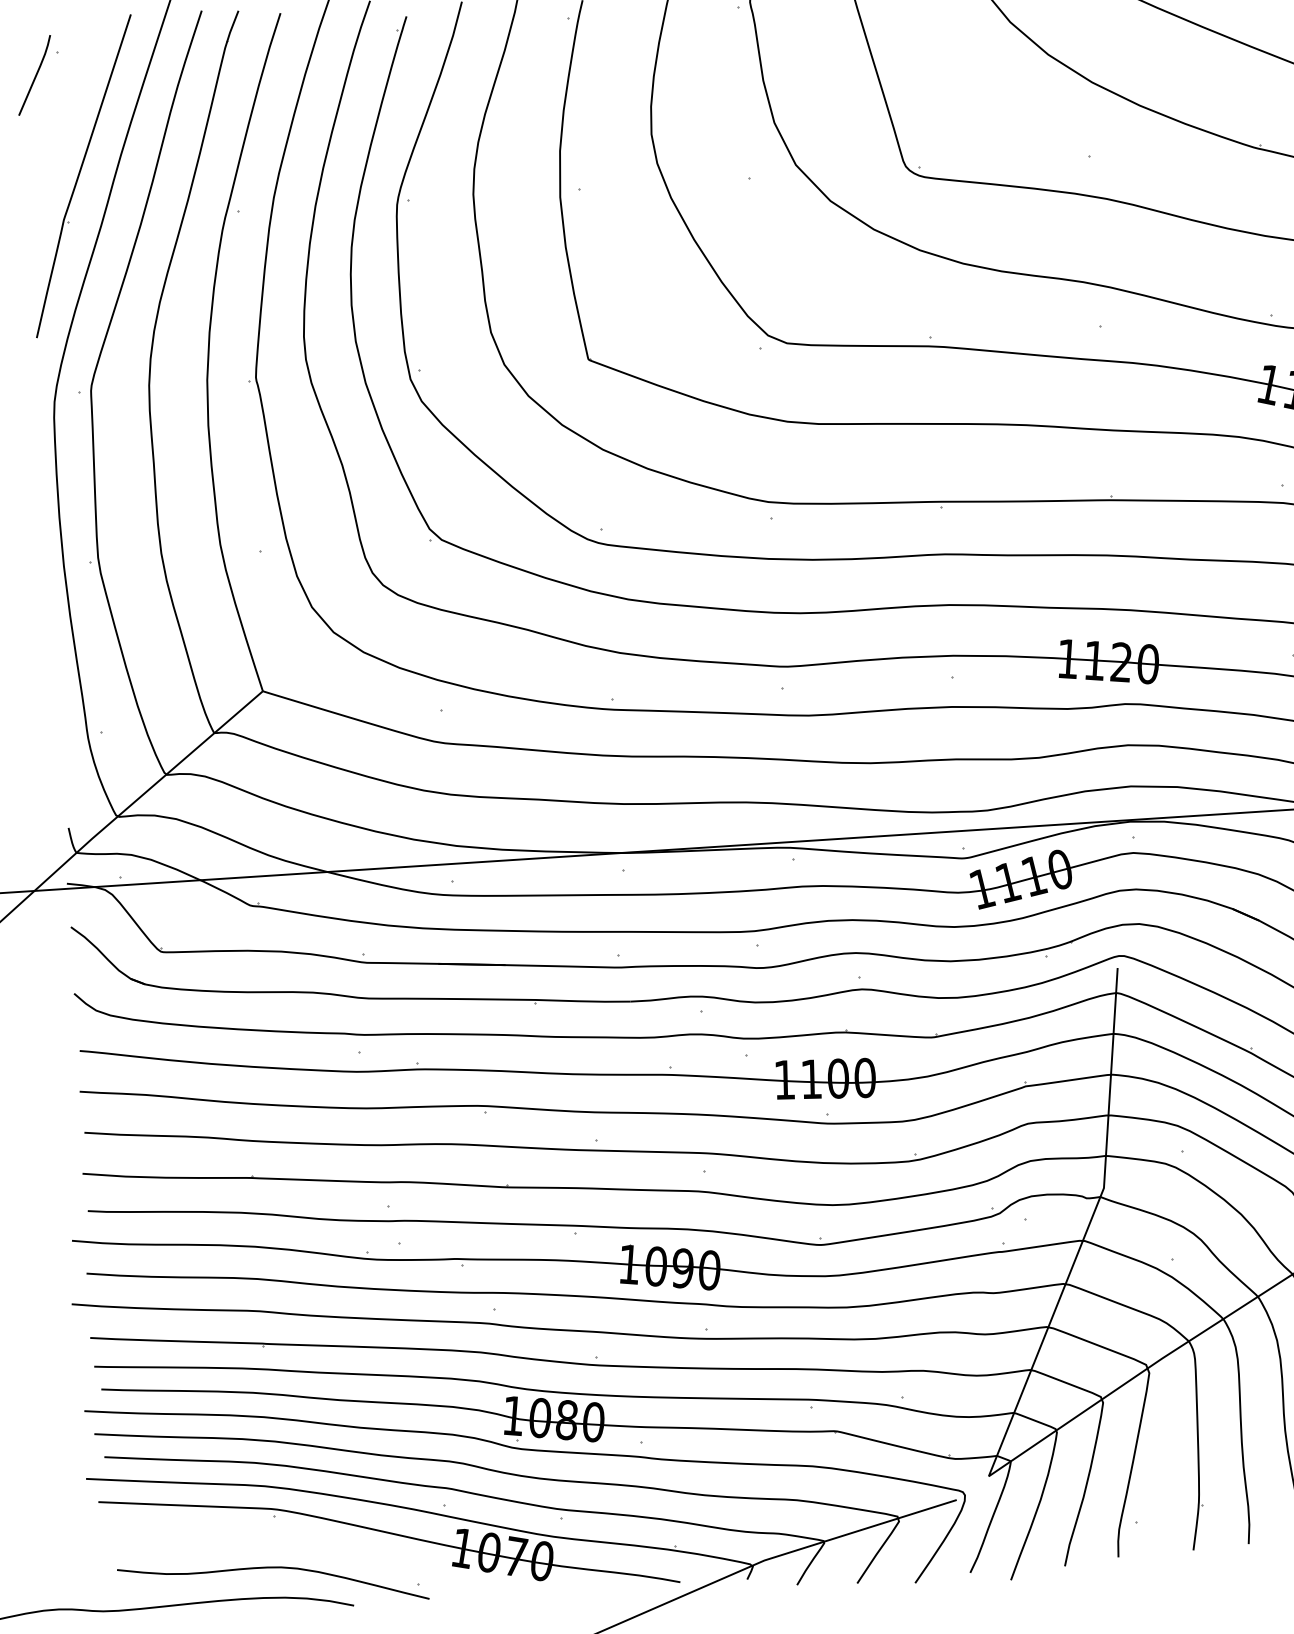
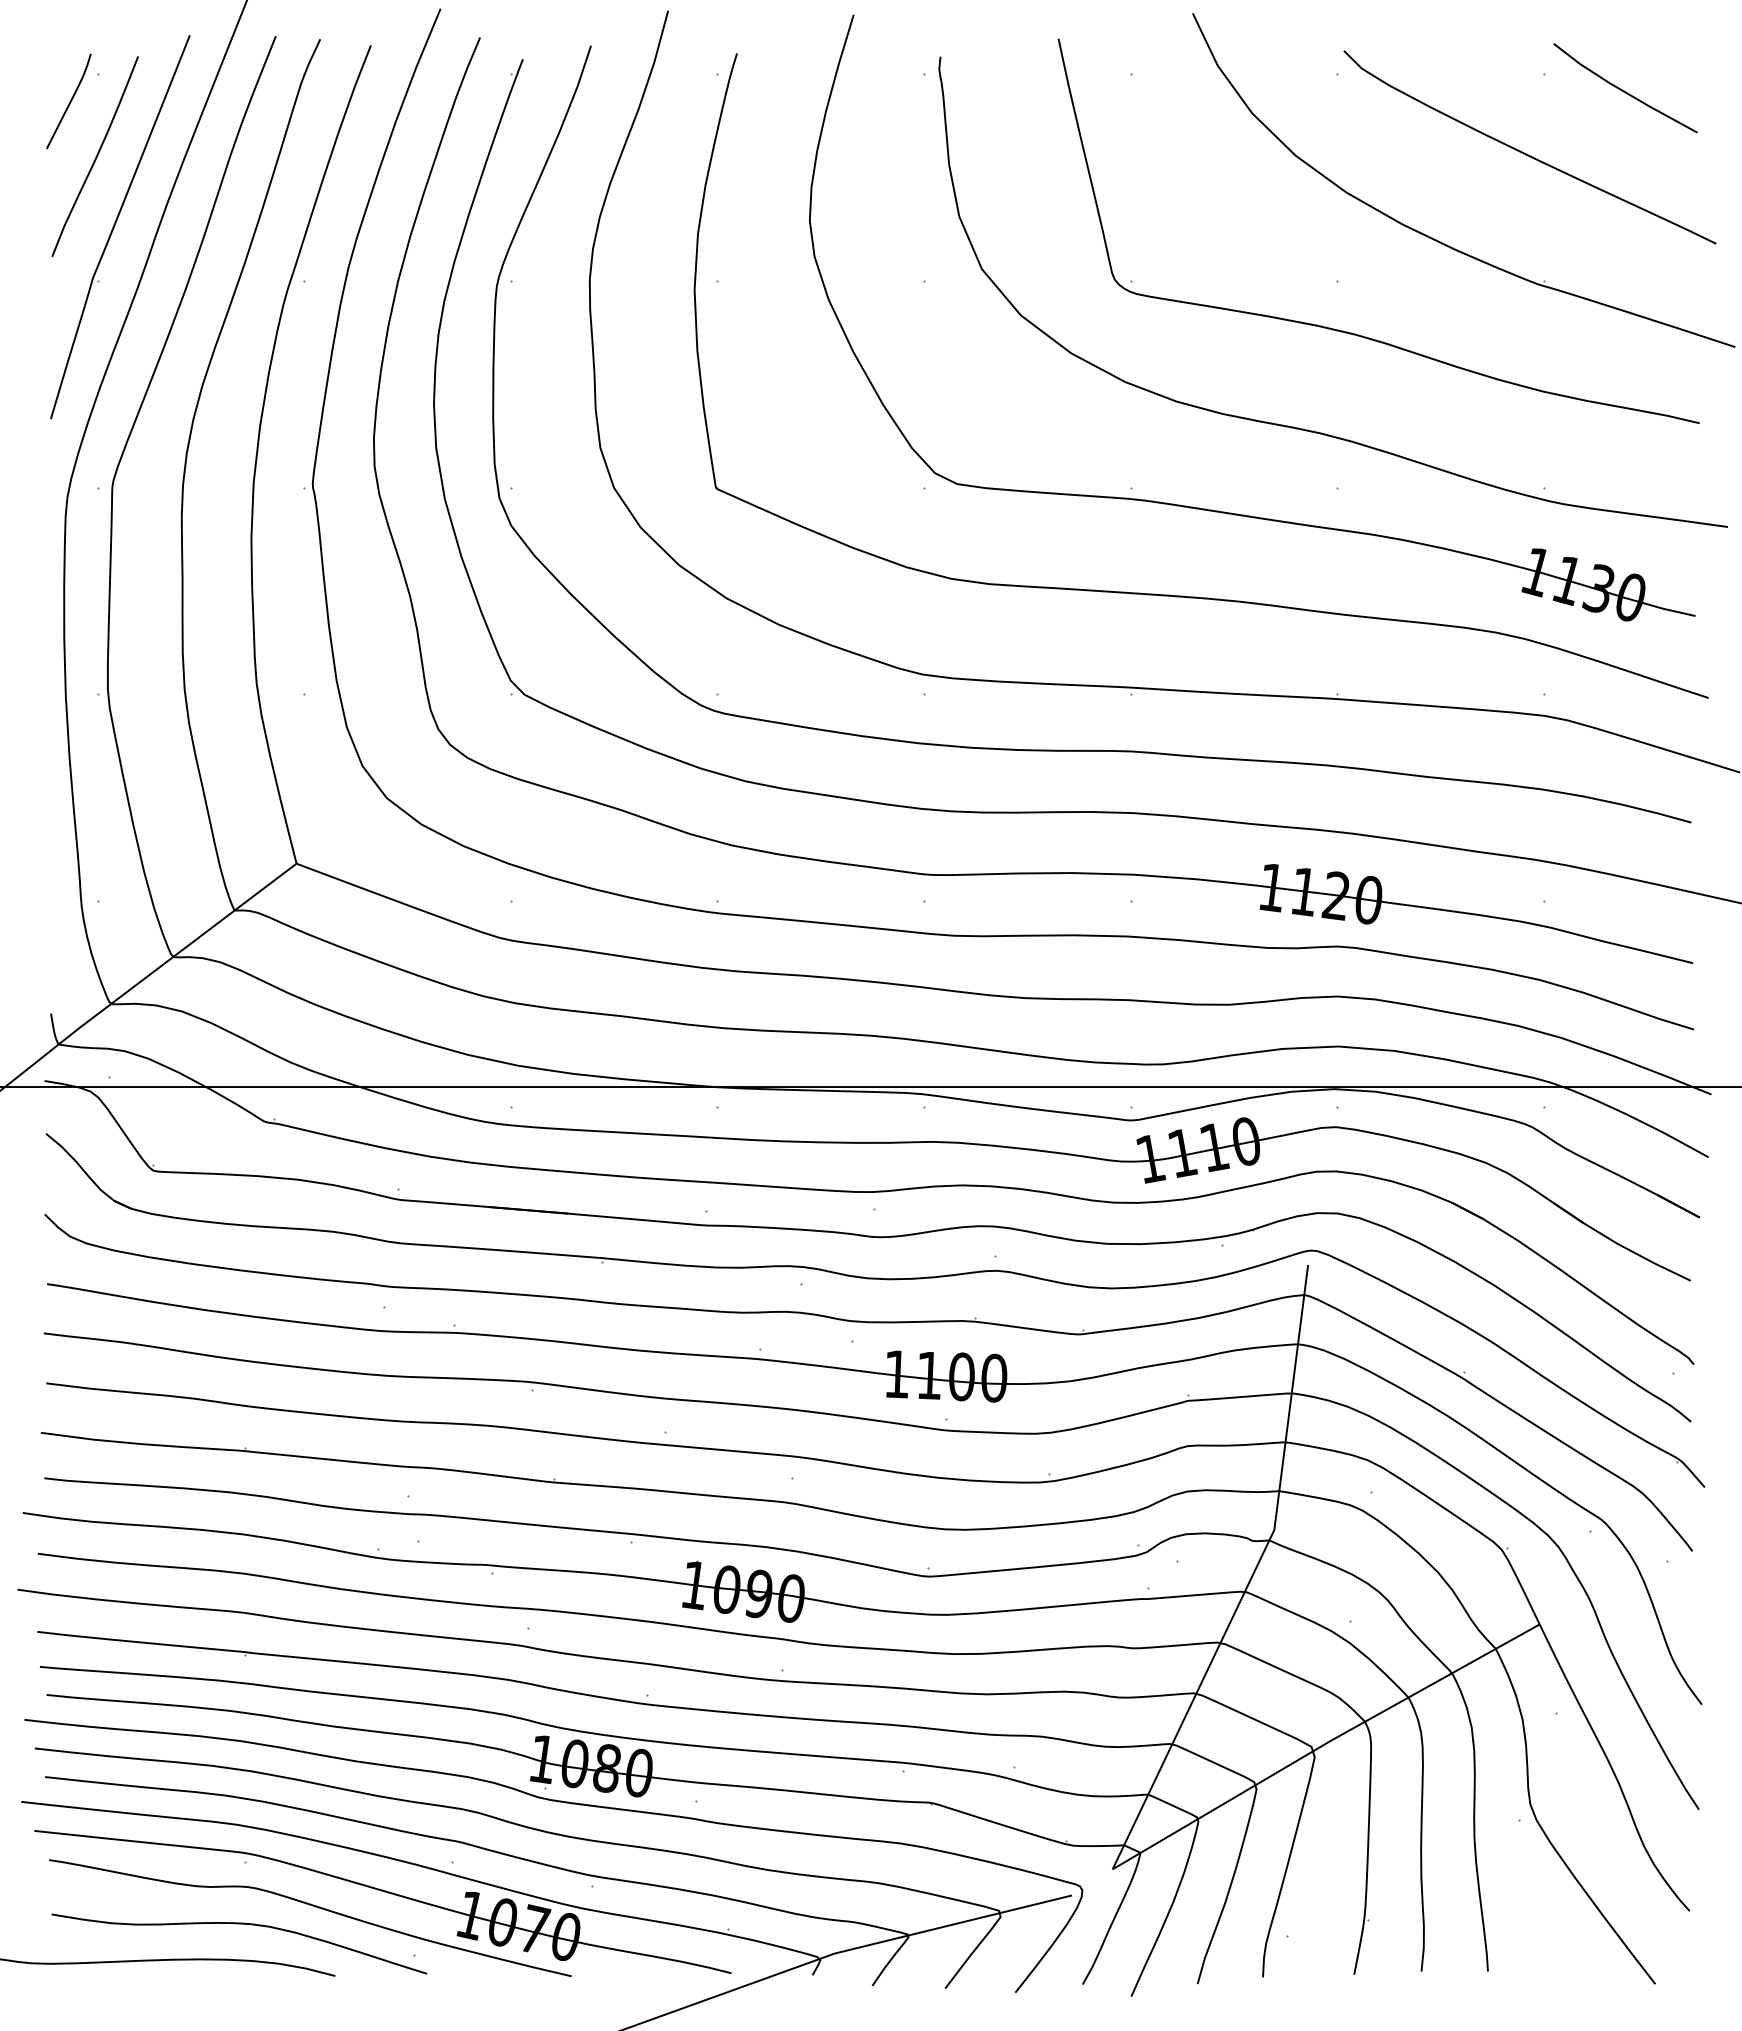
curve: (59, 119) -> (95, 156), added
curve: (334, 1550) -> (315, 1907), added

